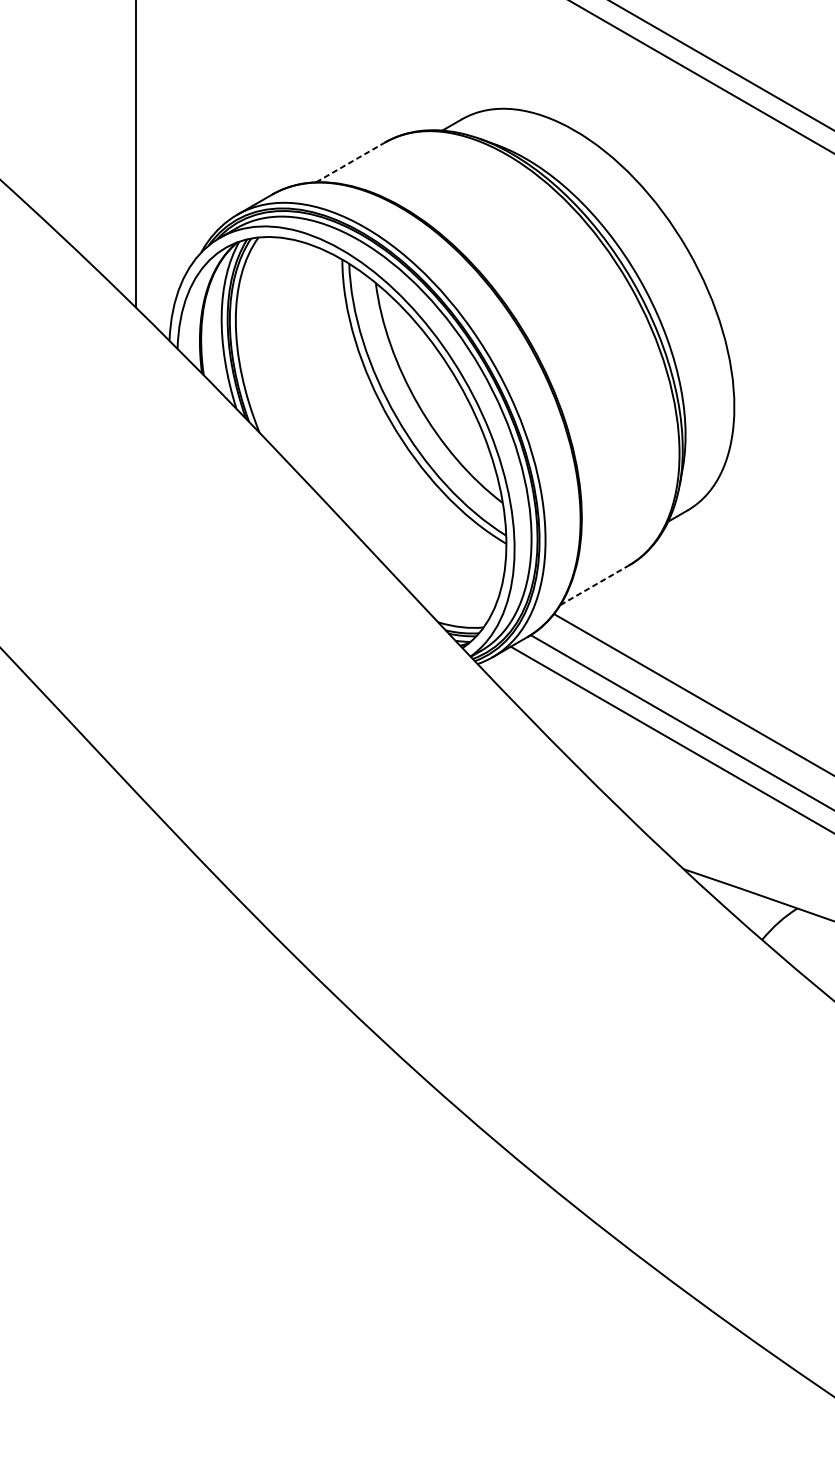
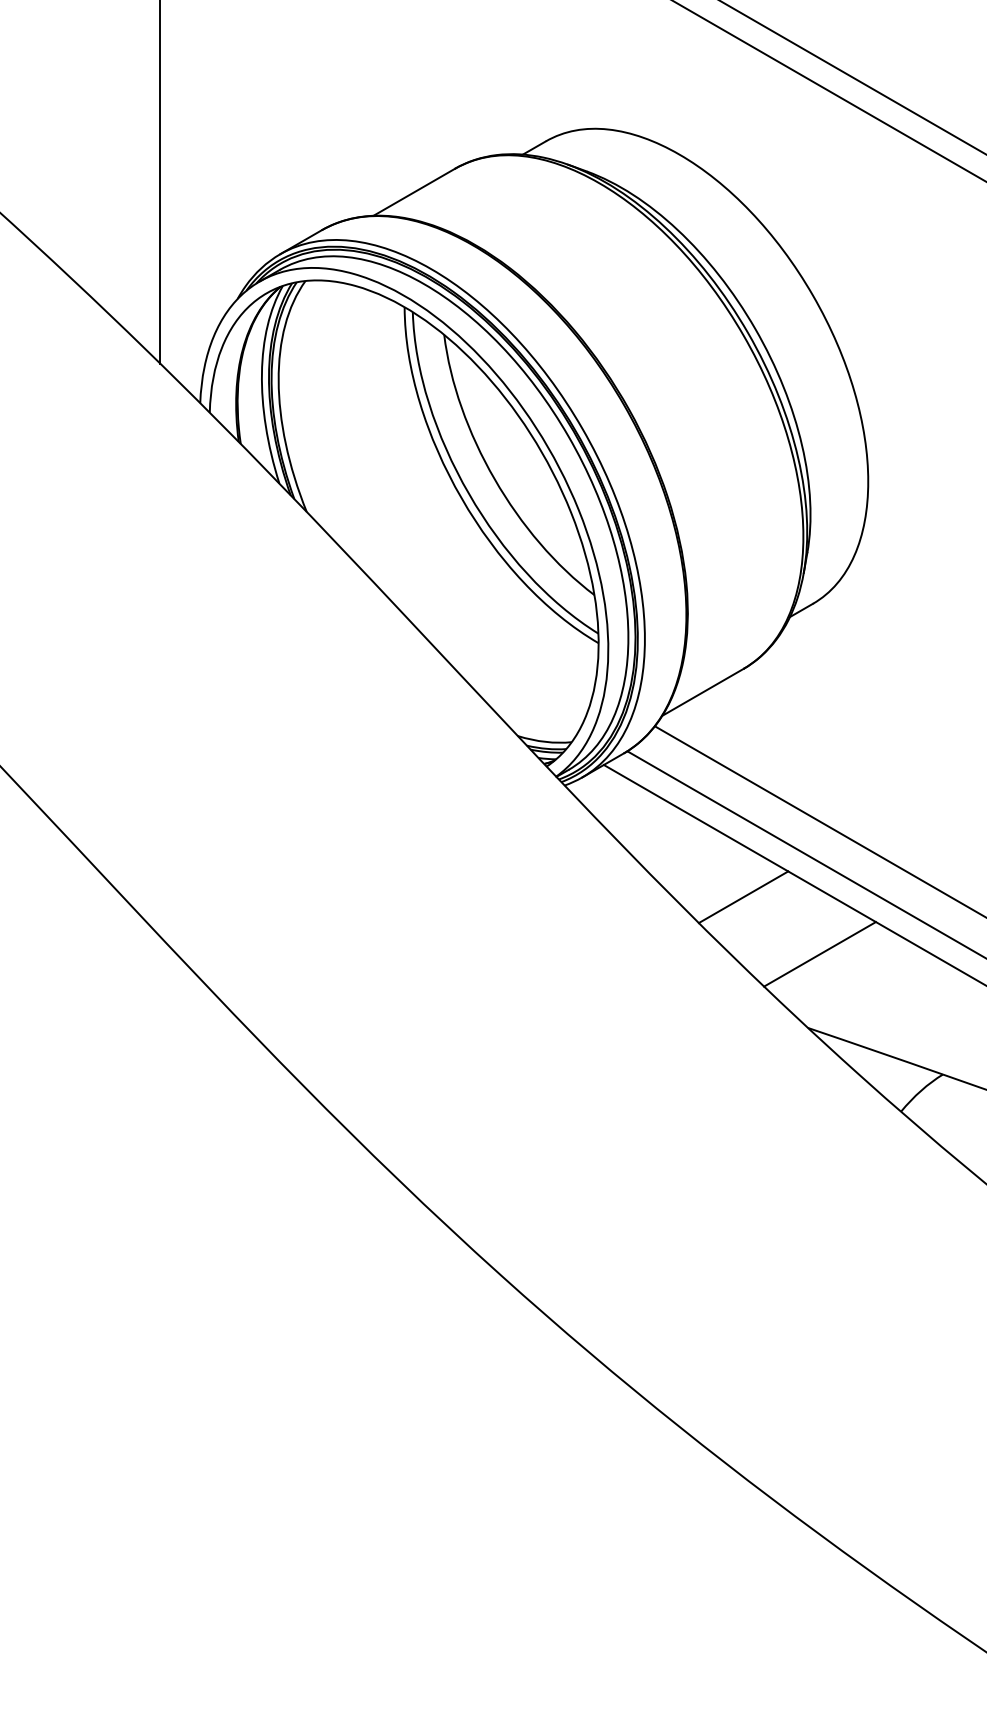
line: (350, 162) -> (414, 192), dashed -> solid
line: (594, 585) -> (702, 692), dashed -> solid
line: (628, 758) -> (743, 897), added
line: (693, 806) -> (819, 954), added

